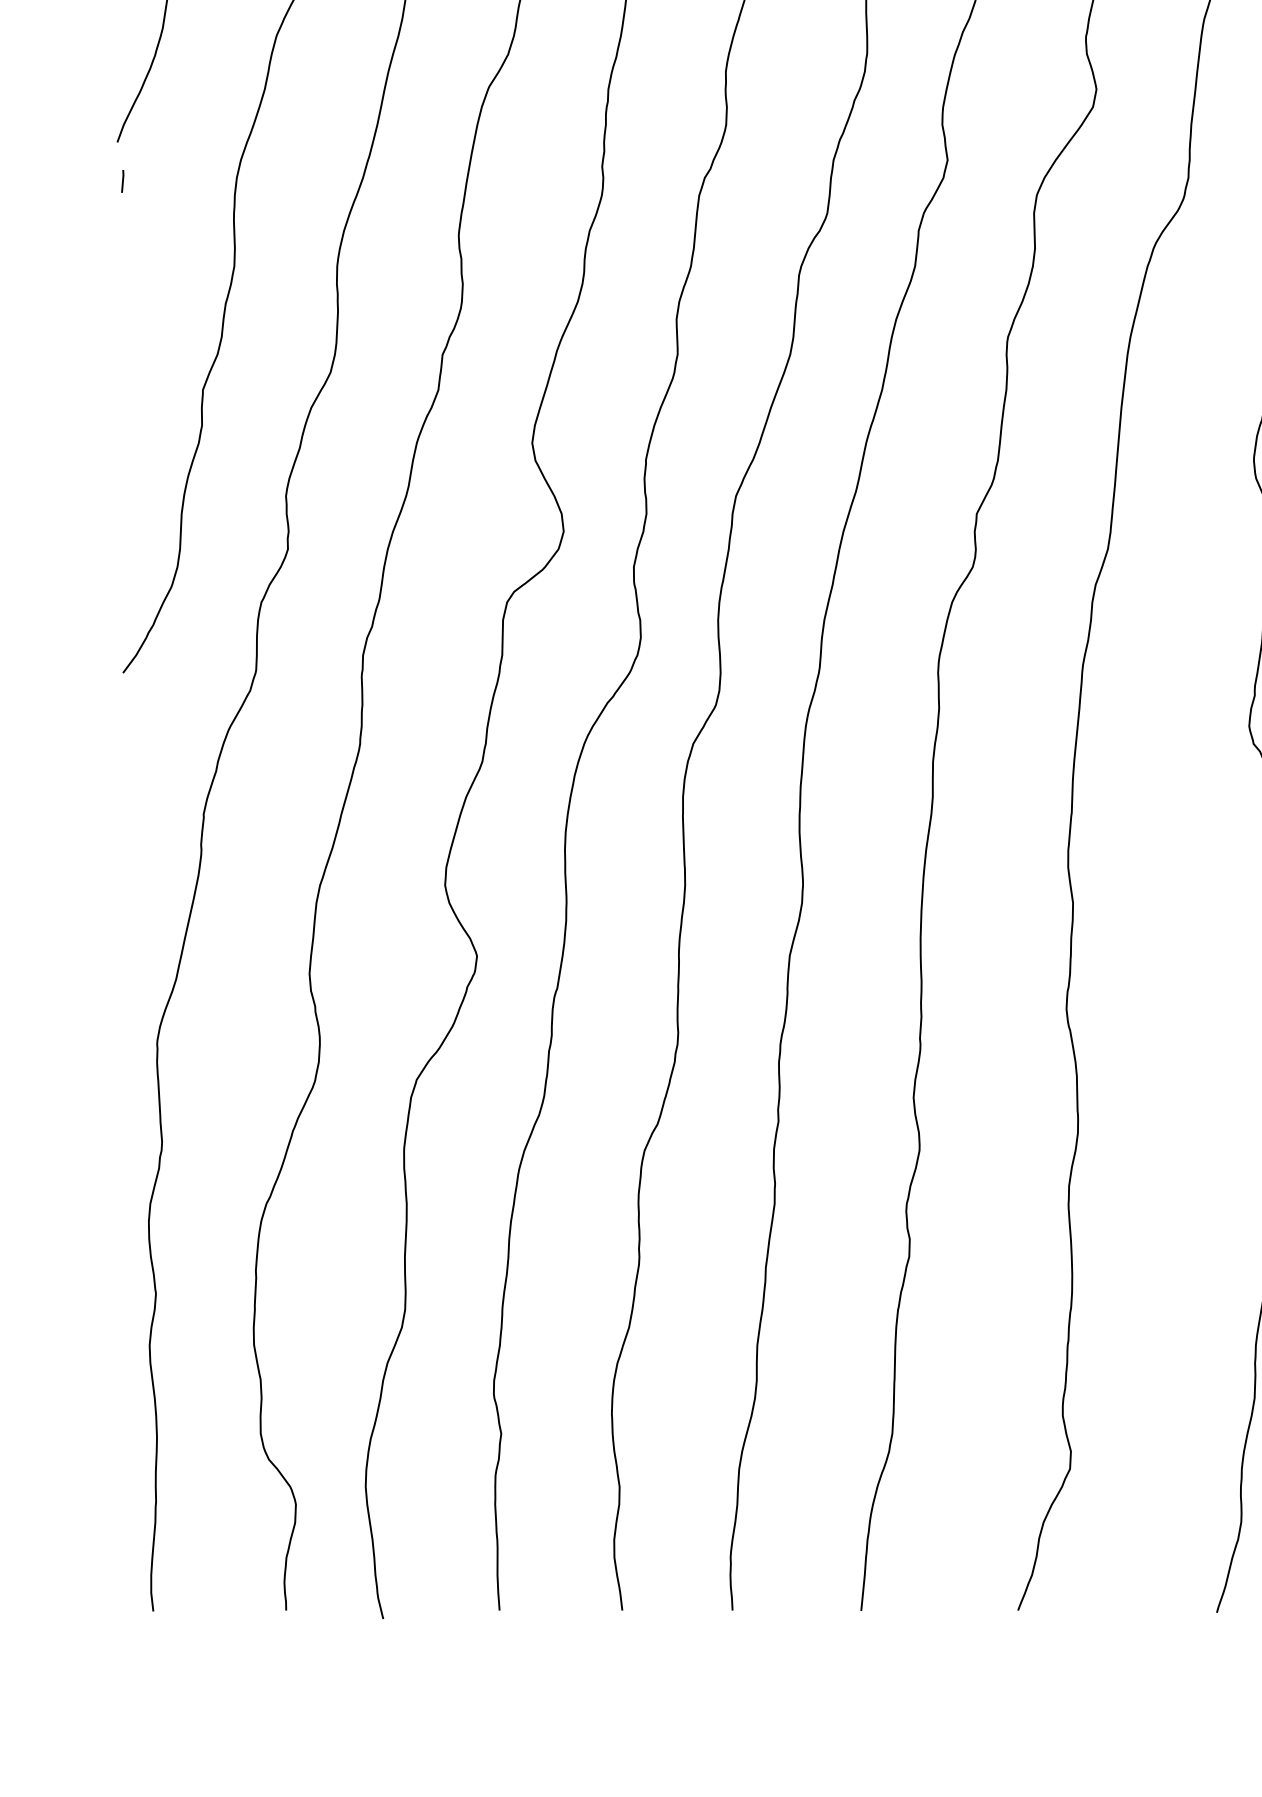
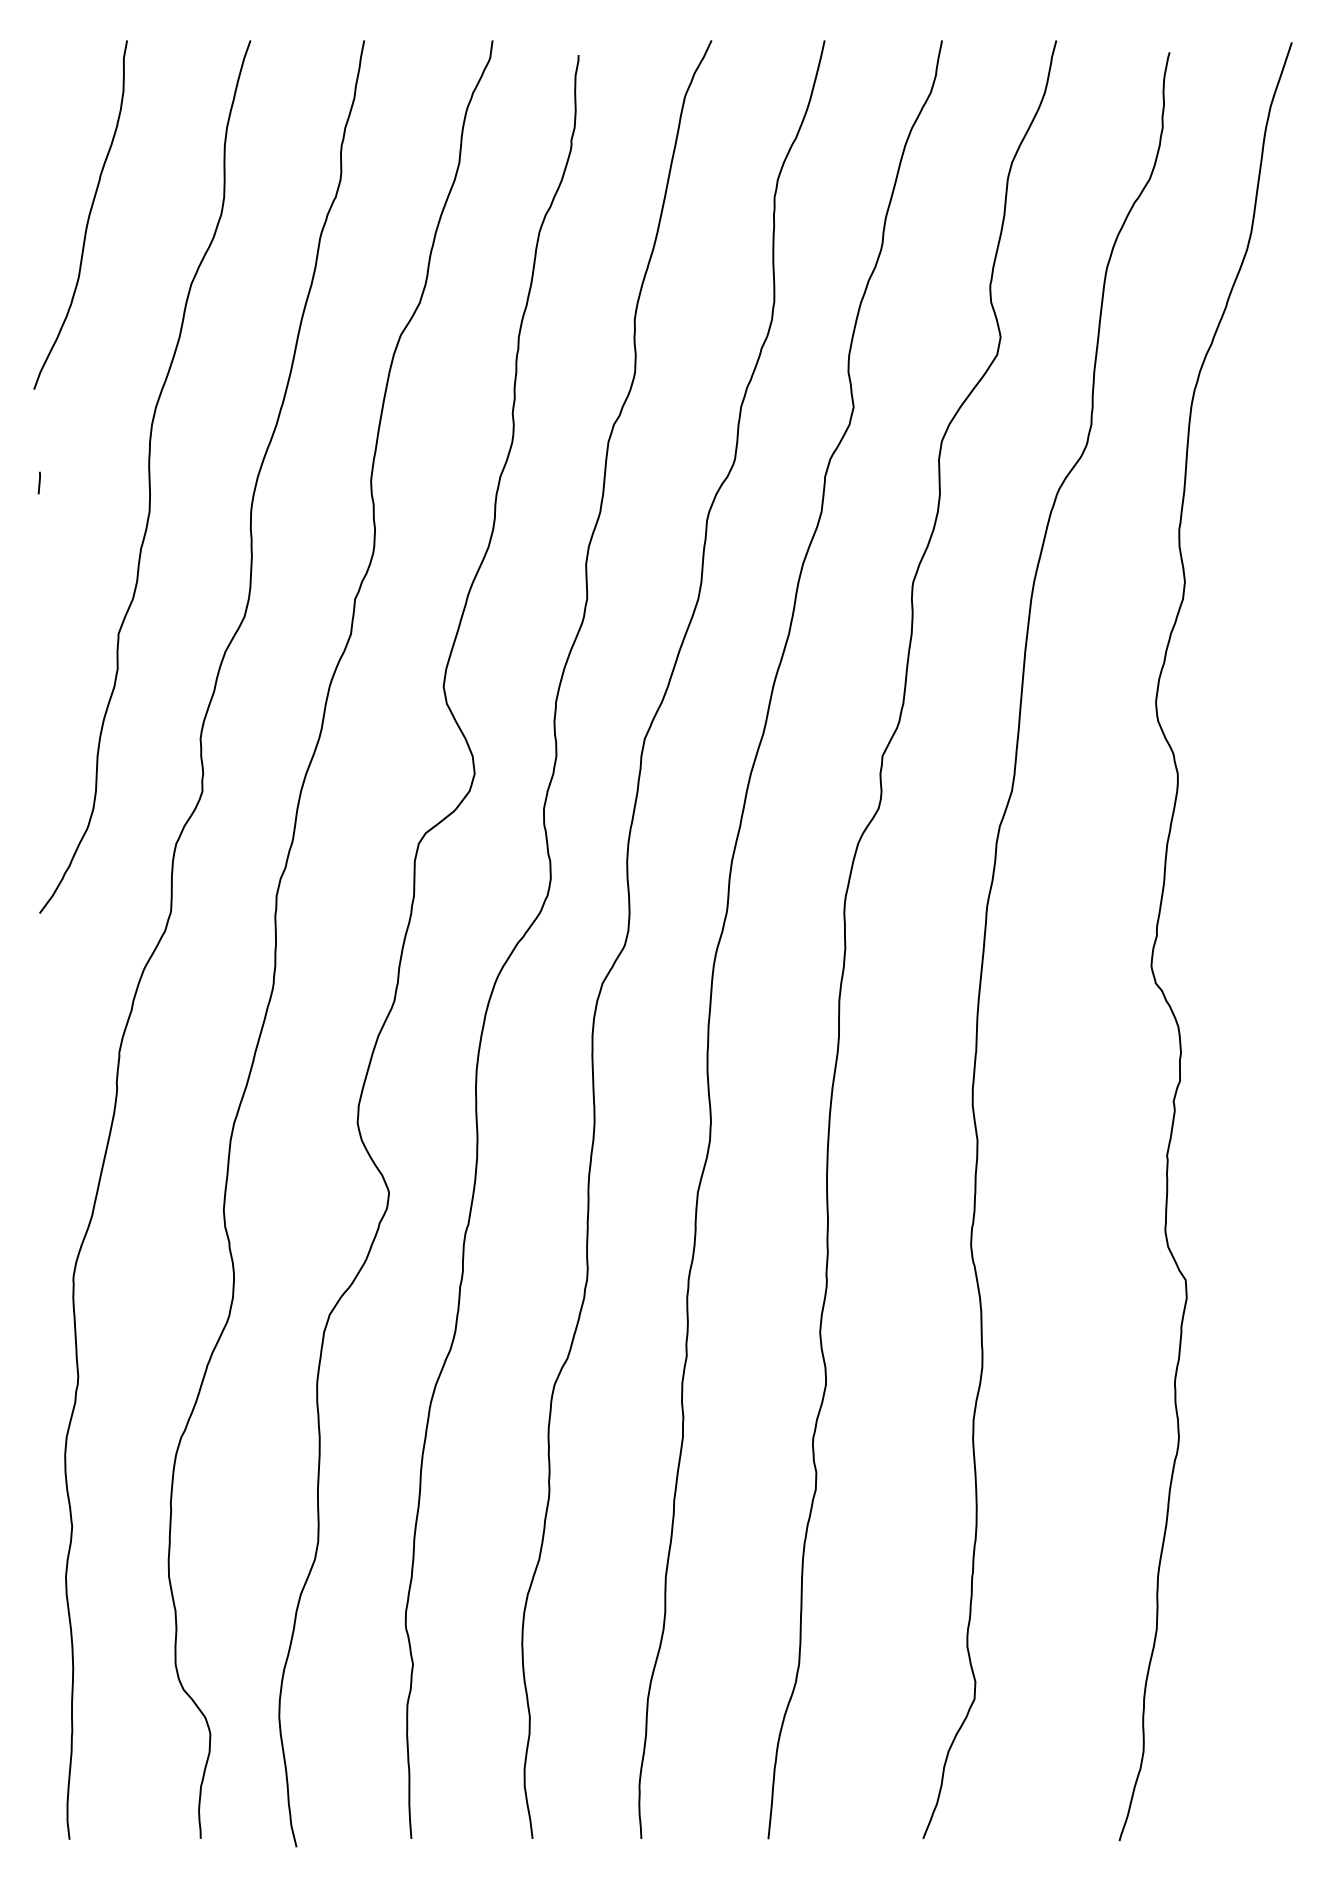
line: (121, 180) -> (38, 482), moved

